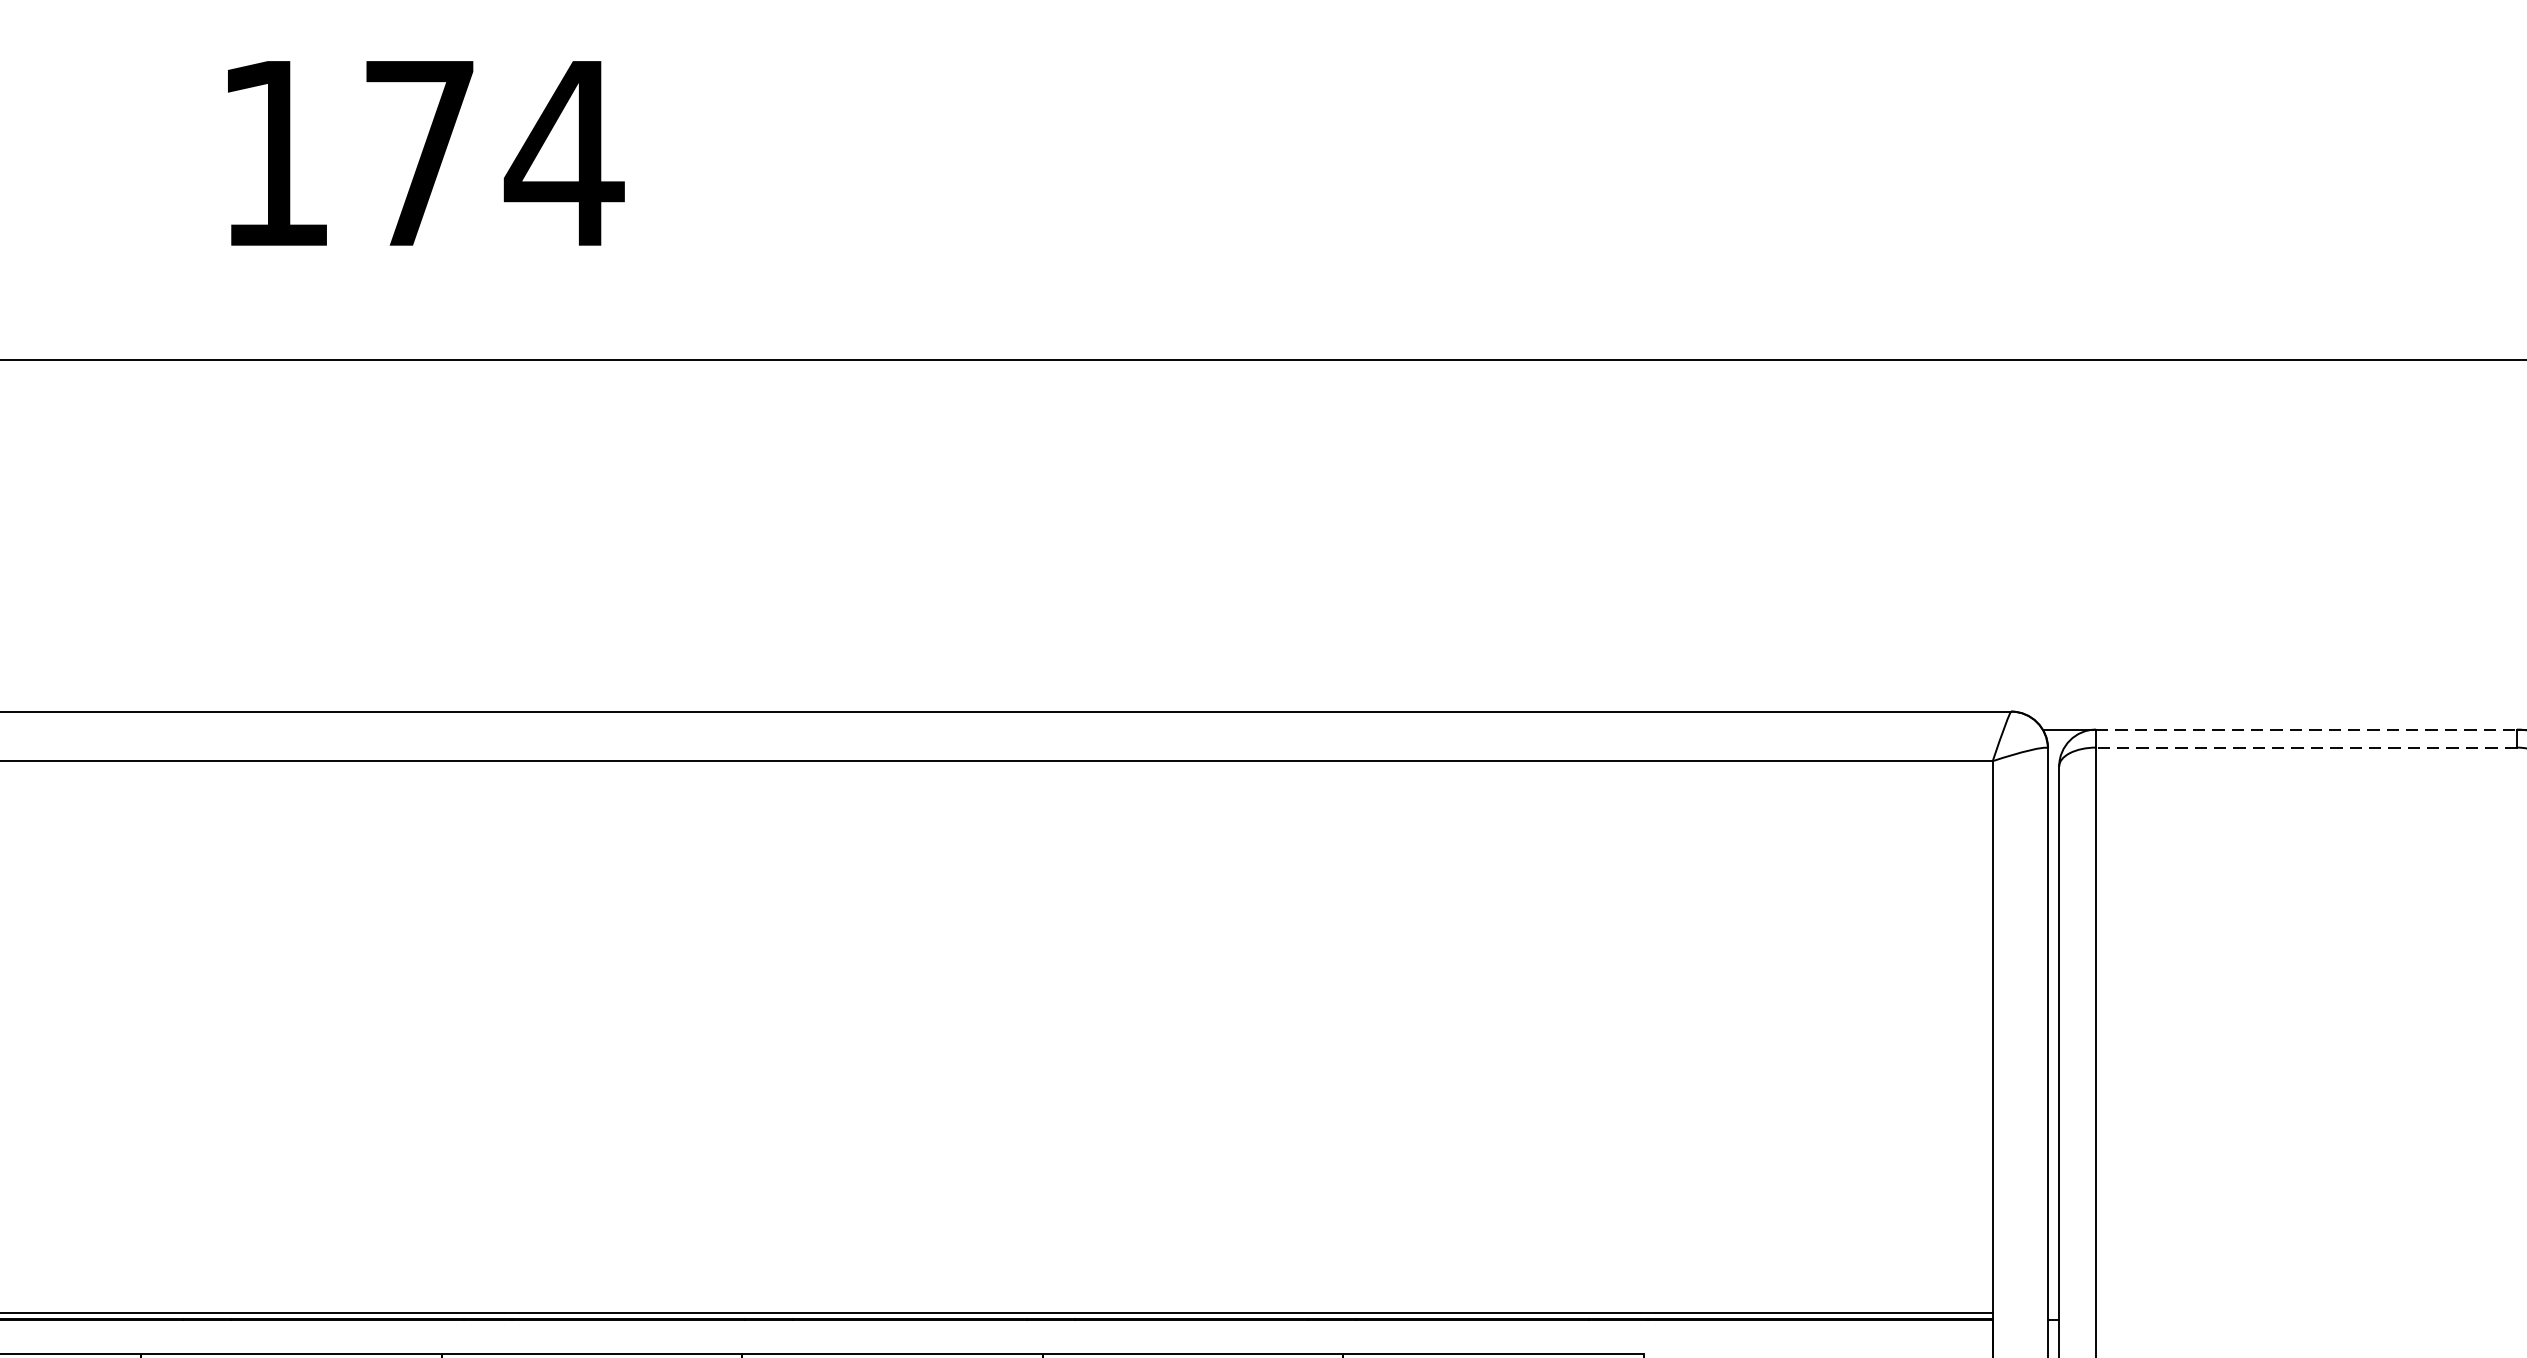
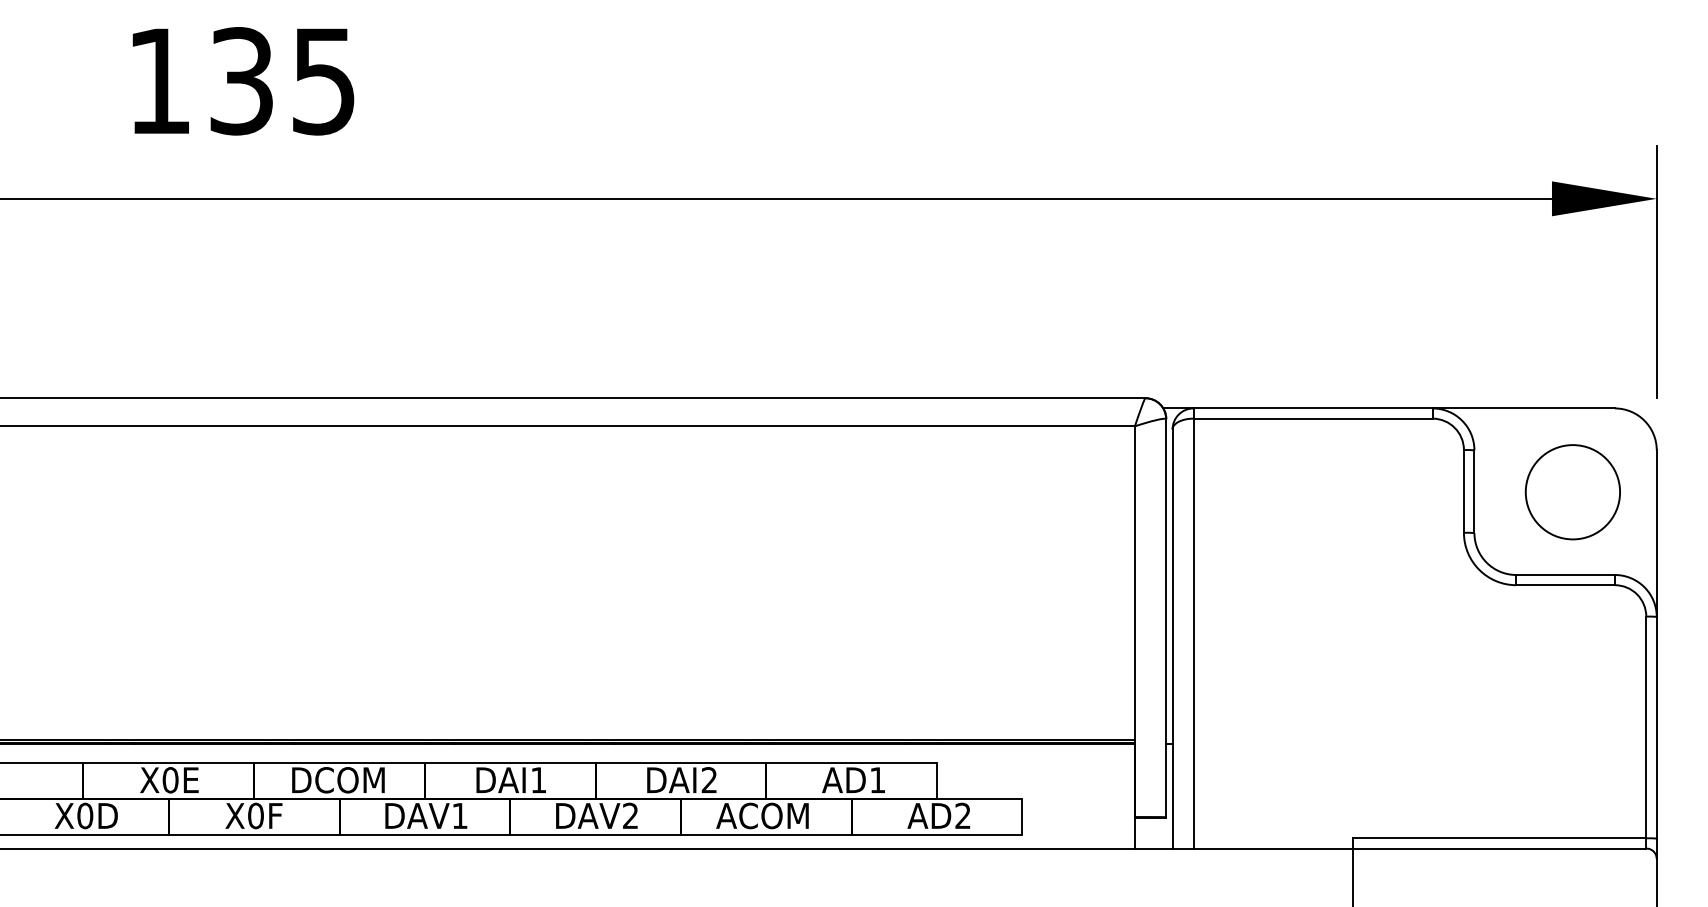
text: (495, 153) -> (284, 81), 174 -> 135
line: (2307, 729) -> (1313, 408), dashed -> solid
line: (2305, 747) -> (1312, 418), dashed -> solid

